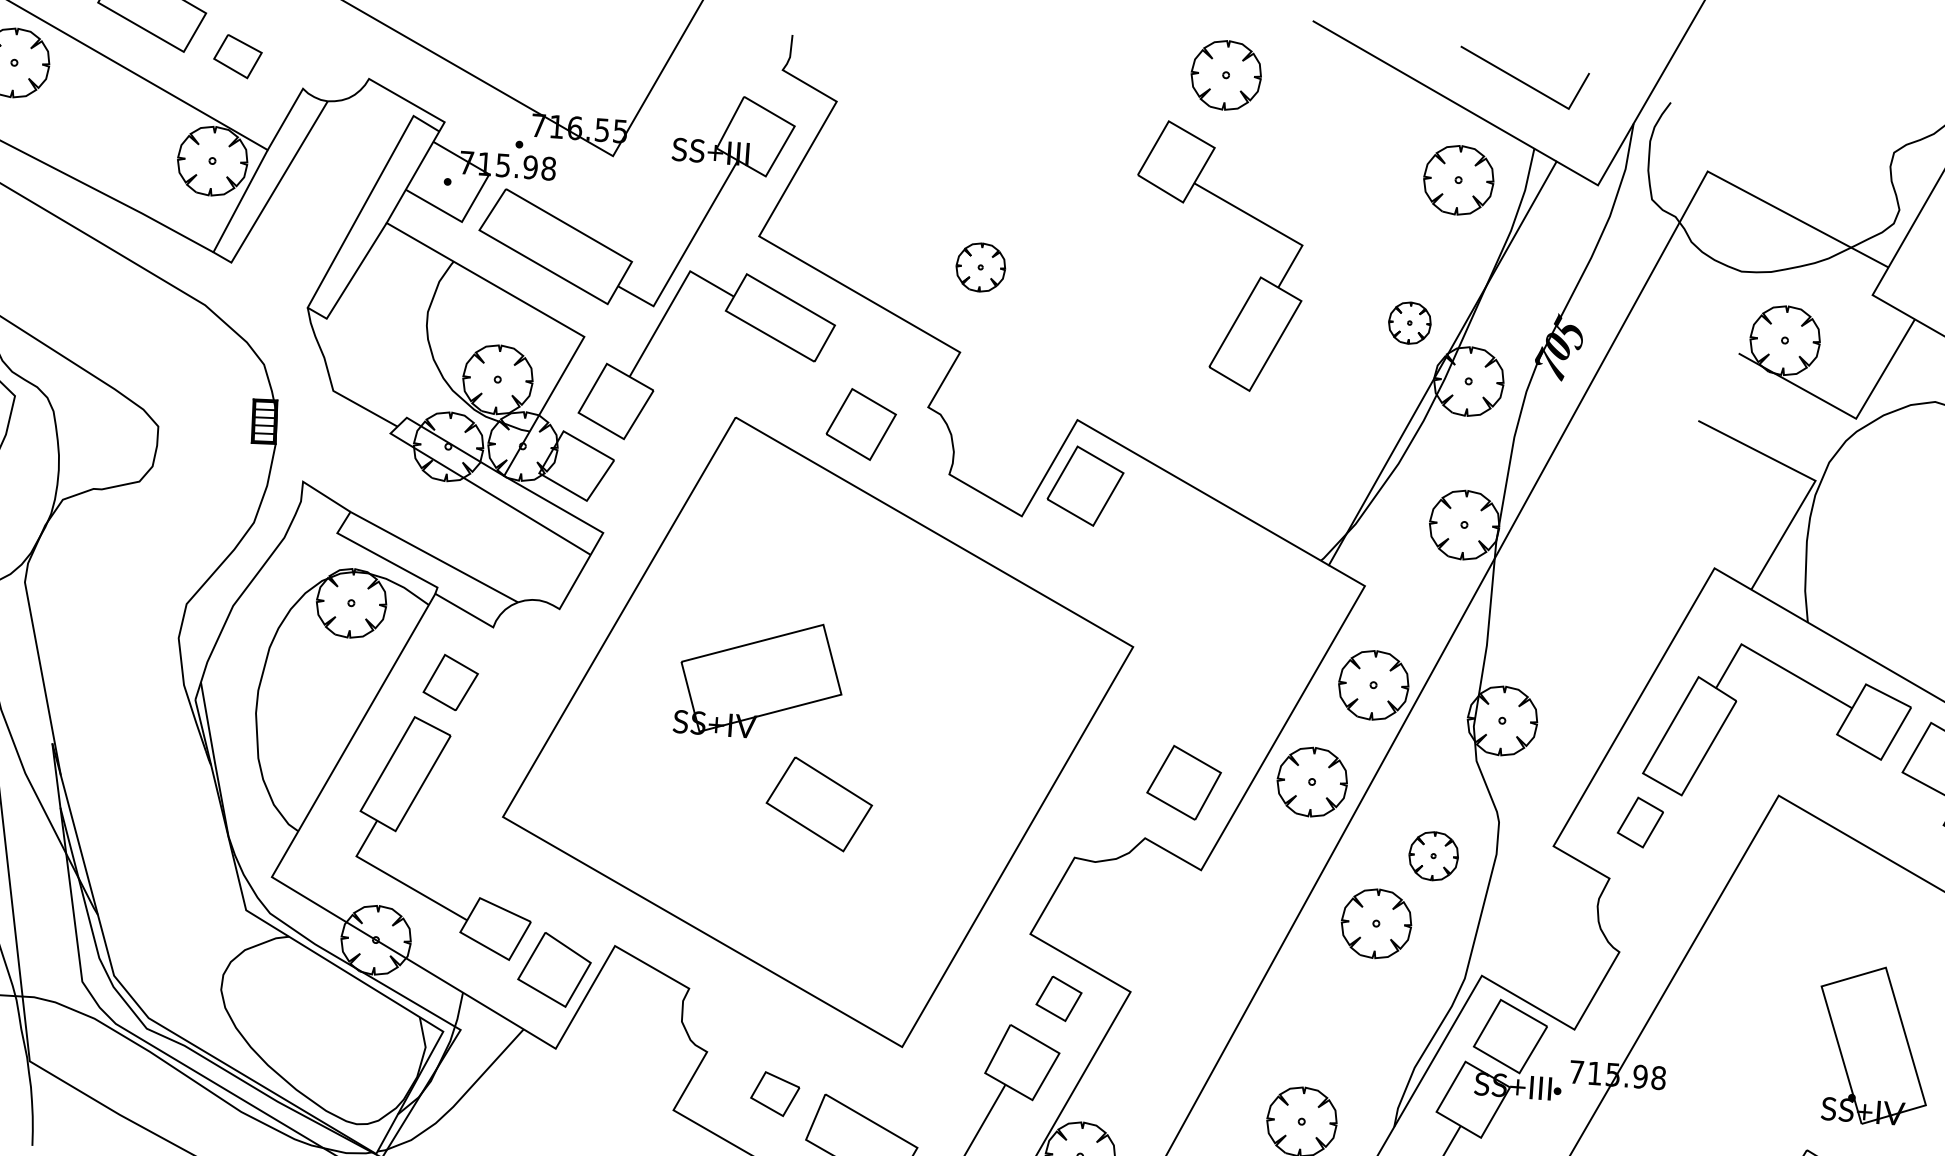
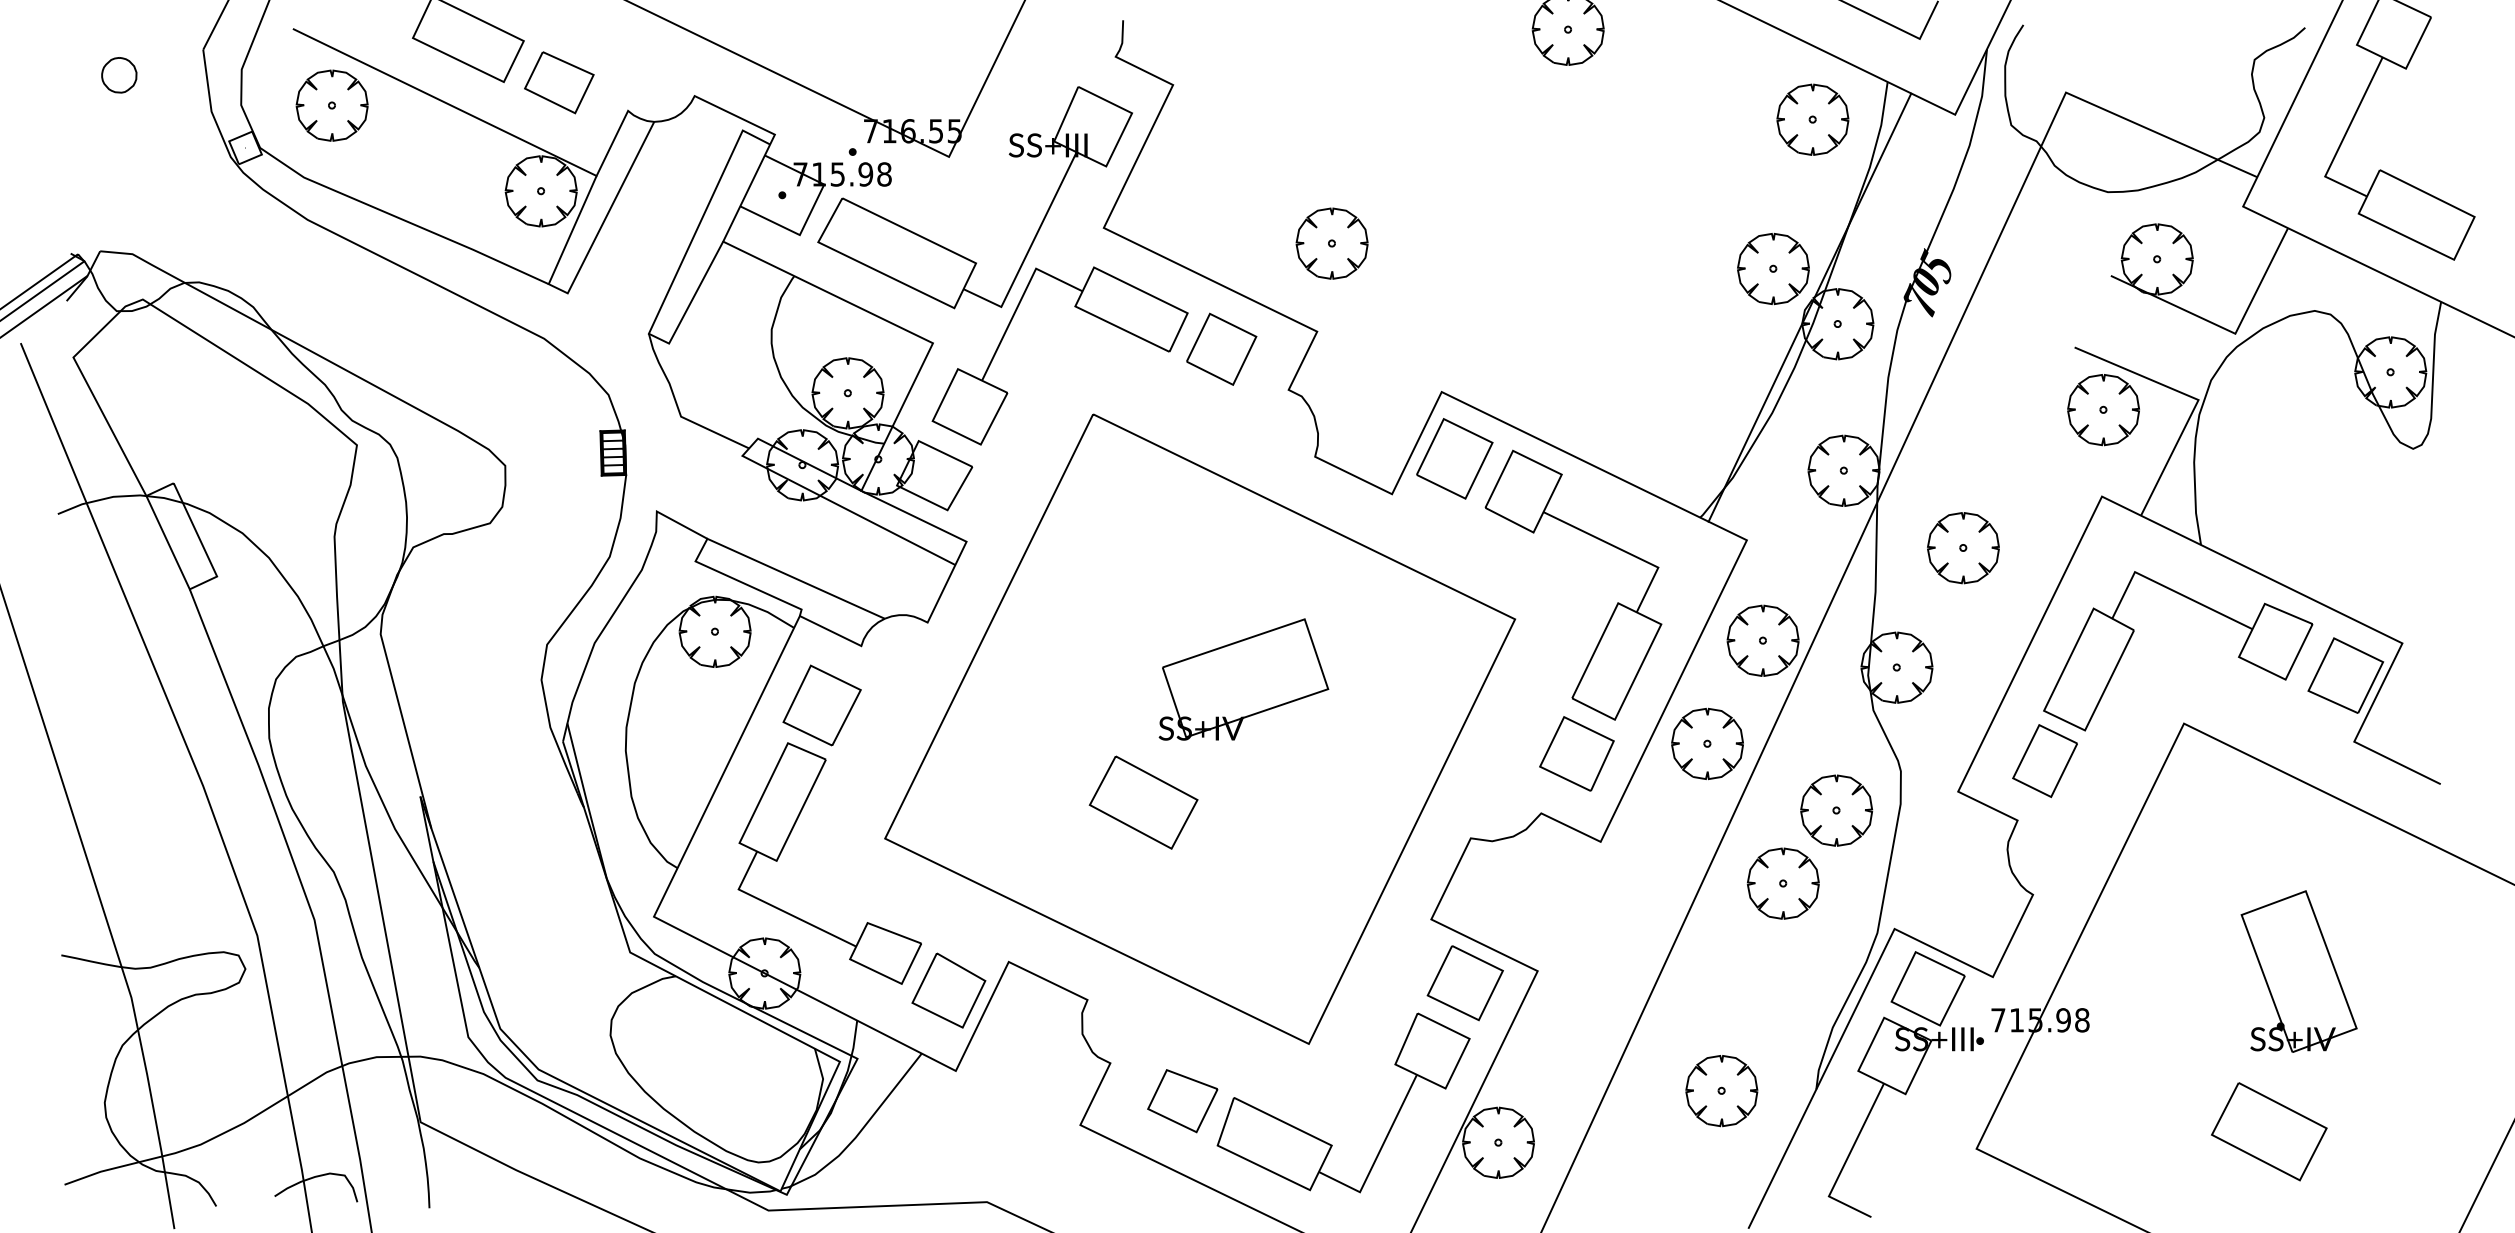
part: (238, 56) -> (559, 82), size x1.43
part: (980, 267) -> (1331, 243), size x1.43
part: (1257, 280) -> (1615, 606), moved
part: (1409, 322) -> (1773, 268), size x1.67
part: (861, 423) -> (1221, 348), moved
part: (1722, 484) -> (2103, 410), added
part: (1575, 609) -> (1963, 548), added
part: (759, 679) -> (1243, 679), moved
part: (450, 682) -> (821, 705), size x1.43
part: (819, 804) -> (1143, 802), moved
part: (1639, 822) -> (2044, 761), size x1.43
part: (1433, 856) -> (1836, 810), size x1.43
part: (1058, 998) -> (1464, 983), size x1.67
part: (774, 1094) -> (1182, 1101), size x1.43

